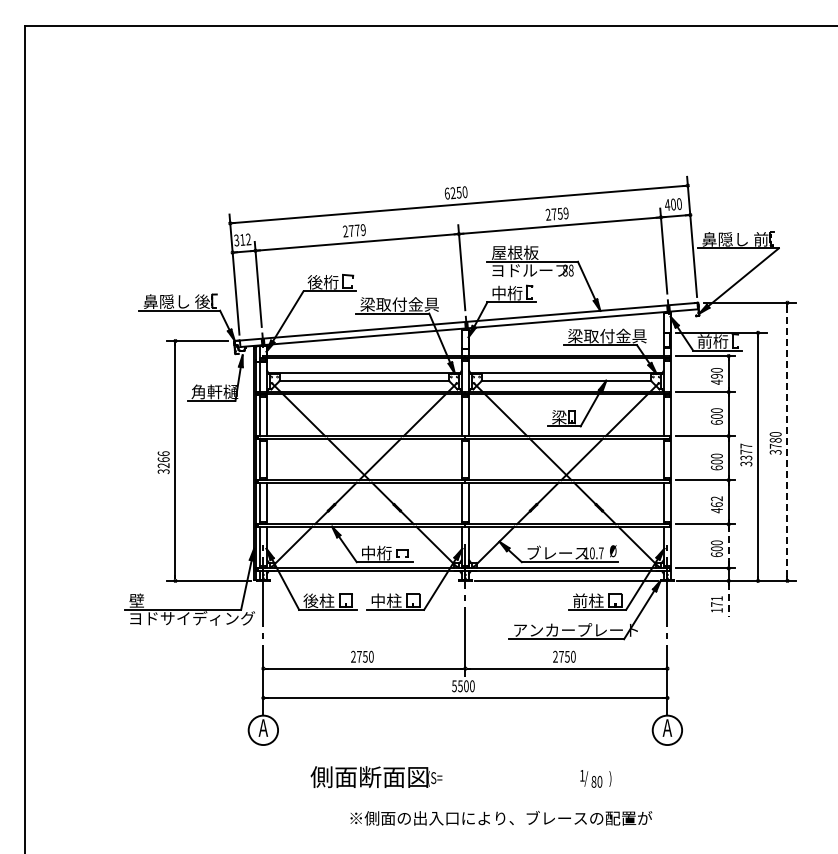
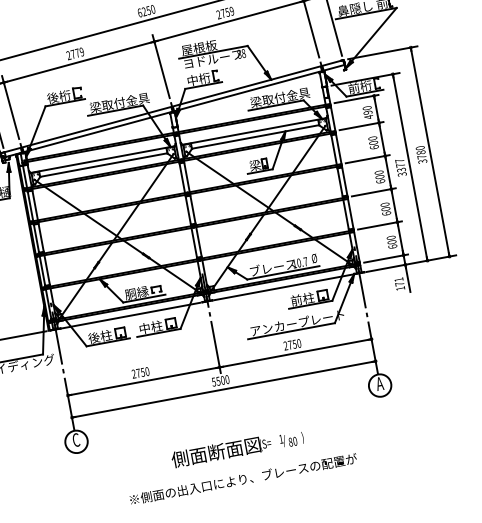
line: (787, 442) -> (430, 152), dashed -> solid
text: (716, 504) -> (385, 209), 462 -> 600
line: (728, 545) -> (400, 238), dashed -> solid
text: (376, 552) -> (136, 292), 中桁 -> 胴縁
line: (363, 580) -> (130, 315), added
line: (728, 600) -> (407, 279), dashed -> solid
text: (263, 728) -> (76, 440), A -> C
text: (376, 776) -> (221, 450), moved
text: (595, 778) -> (291, 439), moved
text: (501, 817) -> (243, 478), moved

